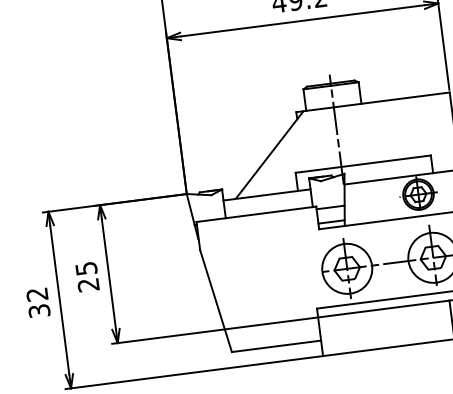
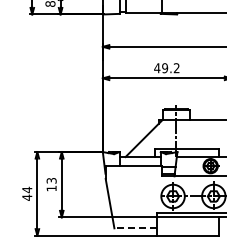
text: (87, 276) -> (51, 184), 25 -> 13
text: (38, 301) -> (27, 193), 32 -> 44
line: (276, 346) -> (135, 228), solid -> dashed

